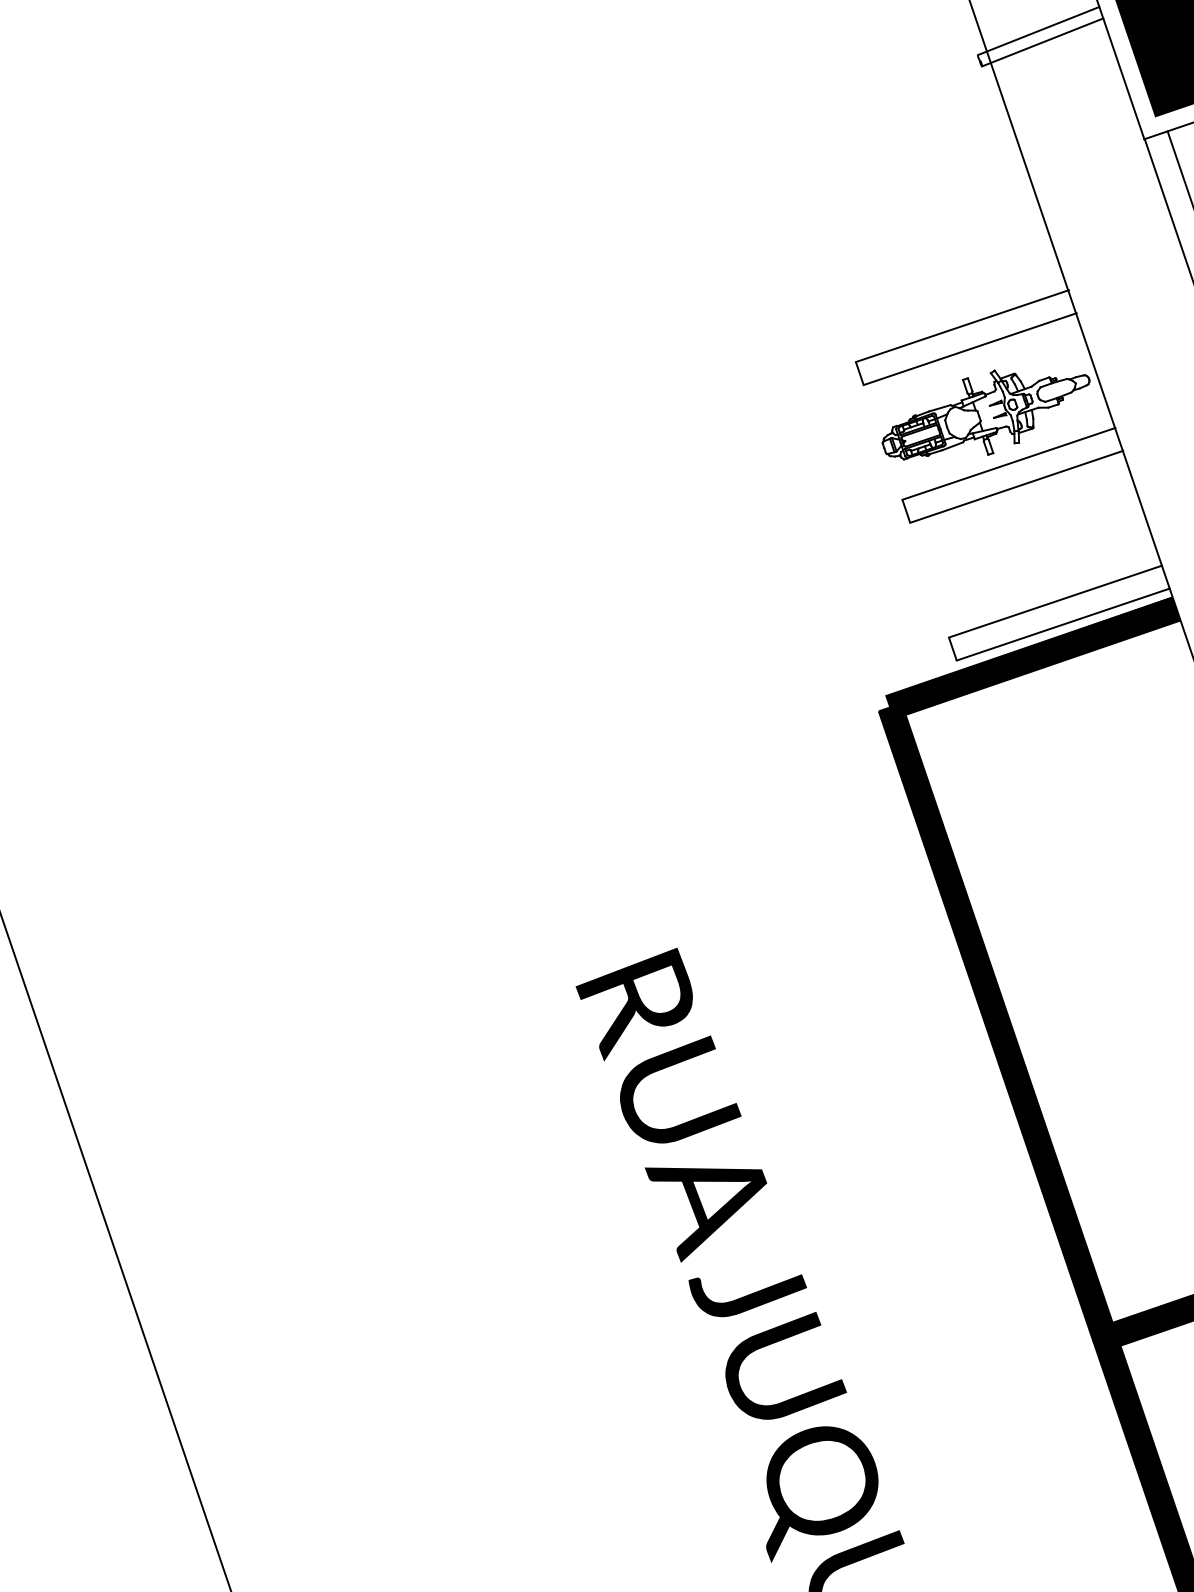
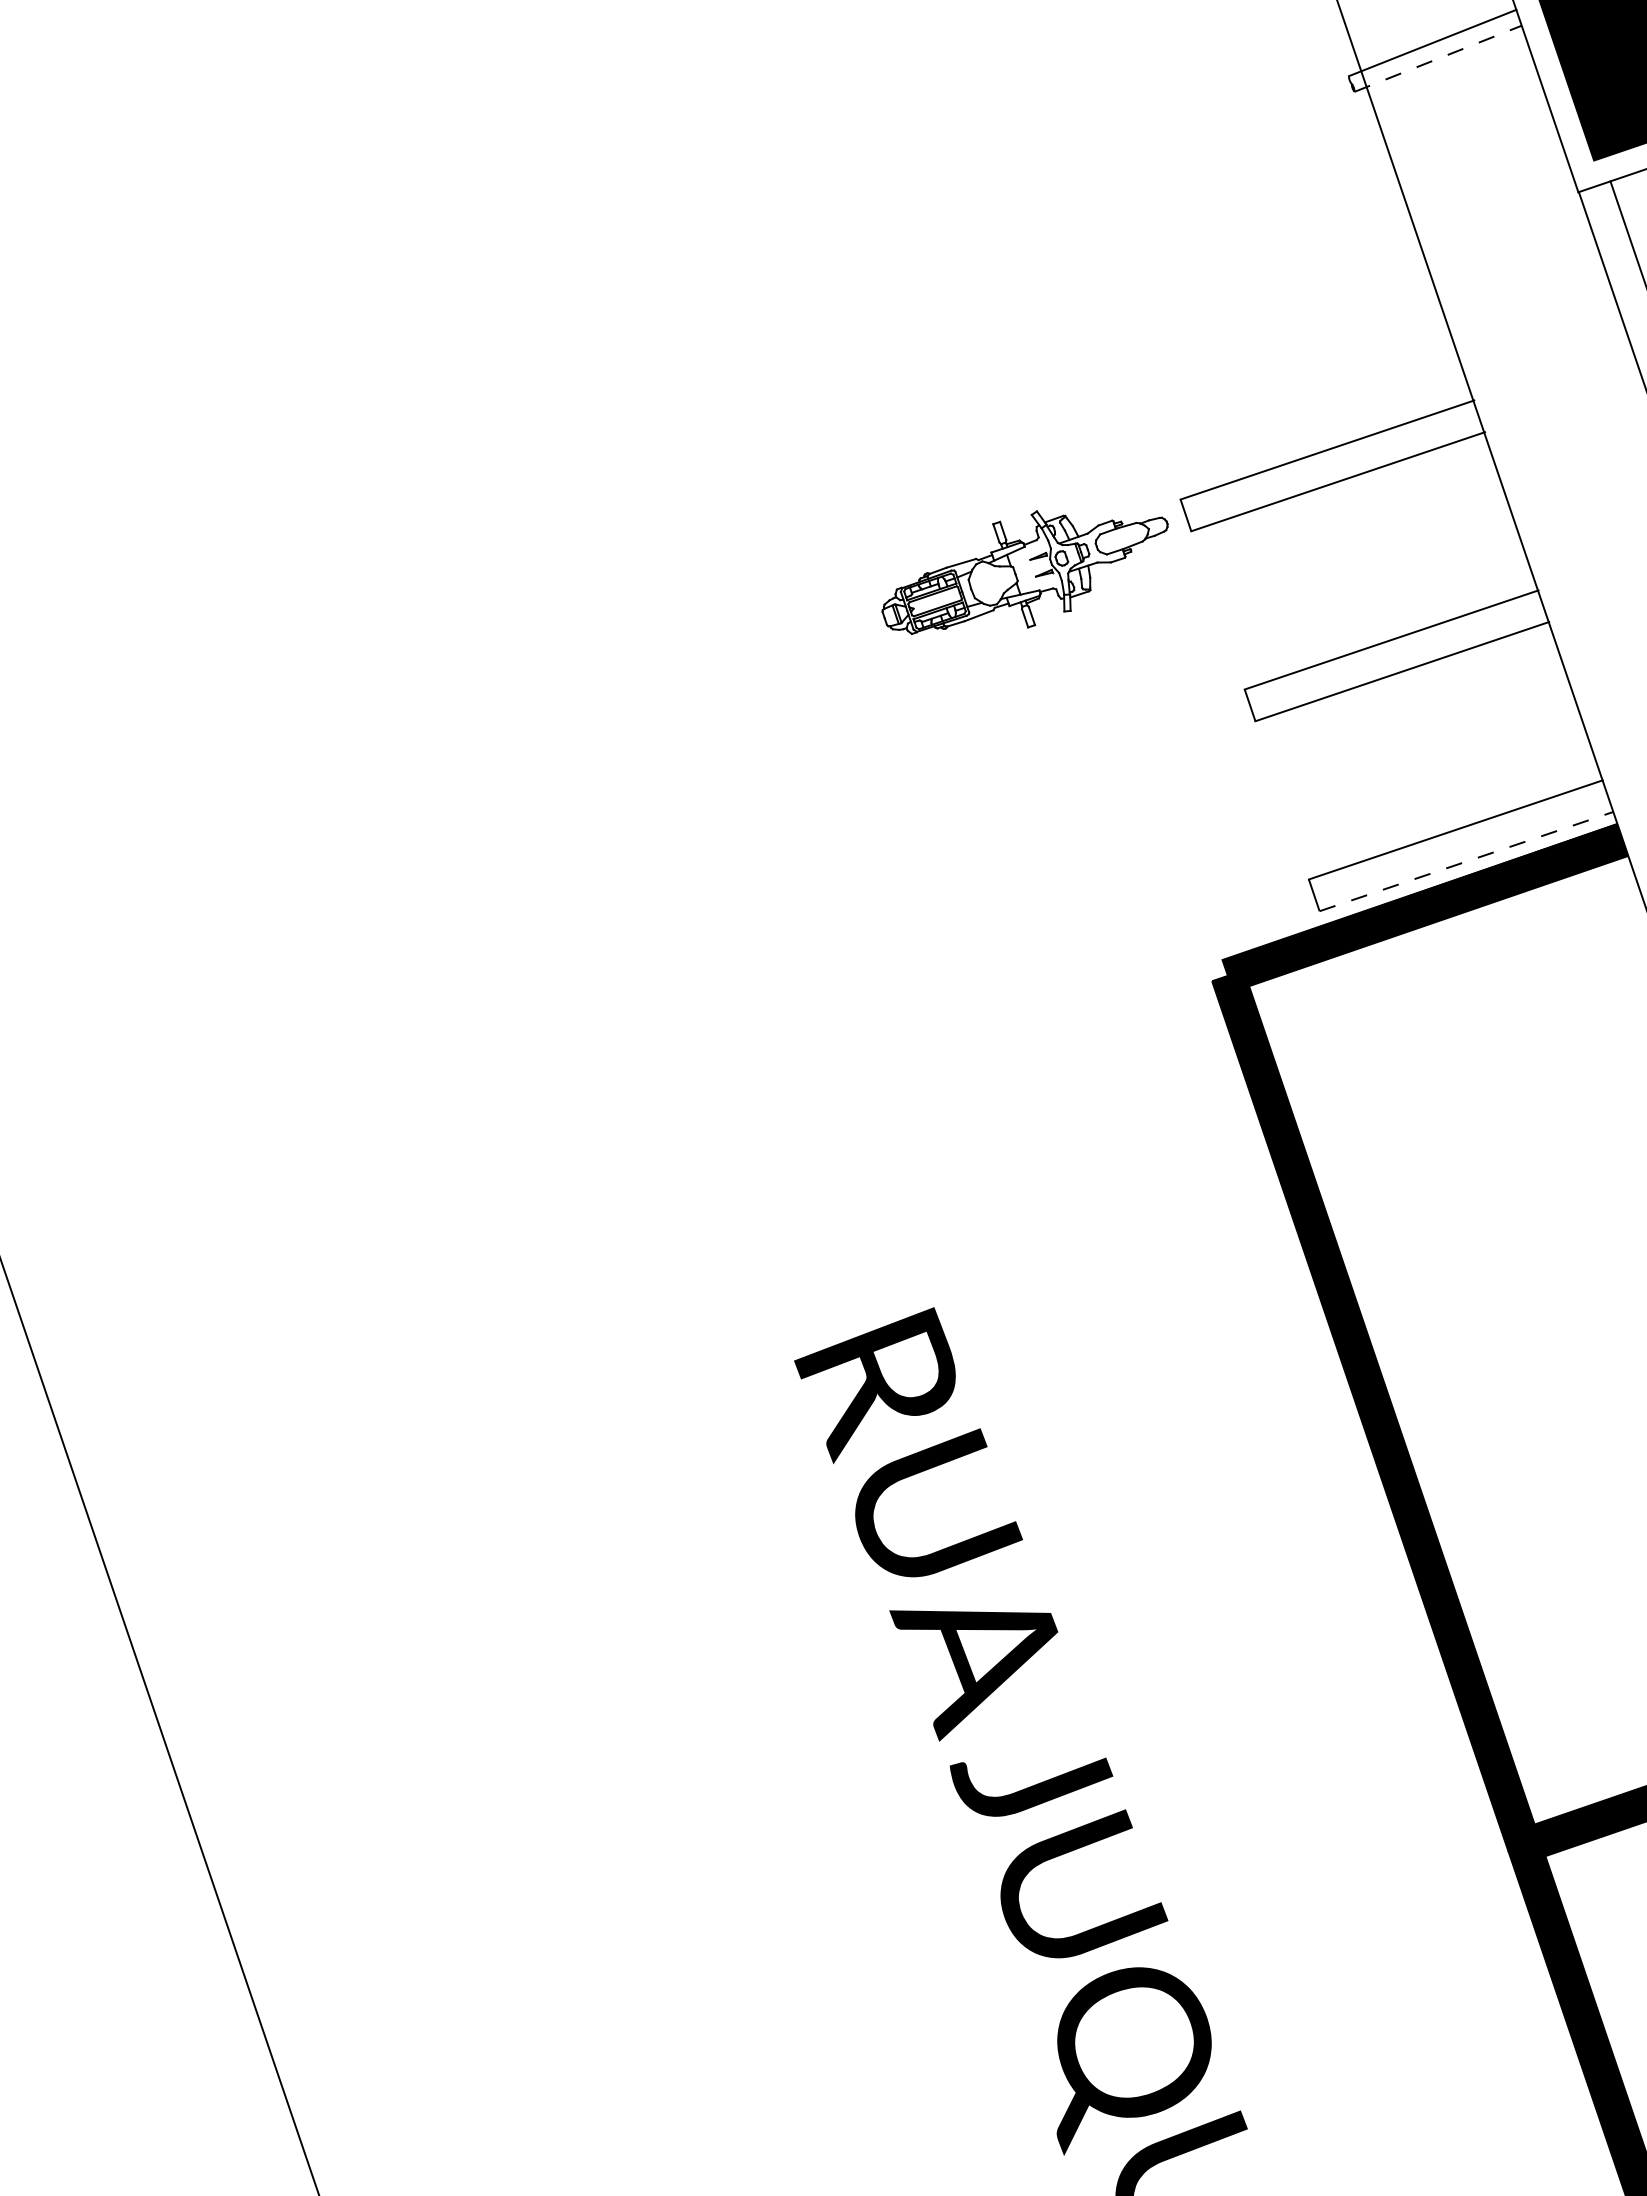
line: (1042, 42) -> (1438, 58), solid -> dashed
part: (985, 414) -> (1024, 572), moved
line: (1063, 624) -> (1466, 861), solid -> dashed

